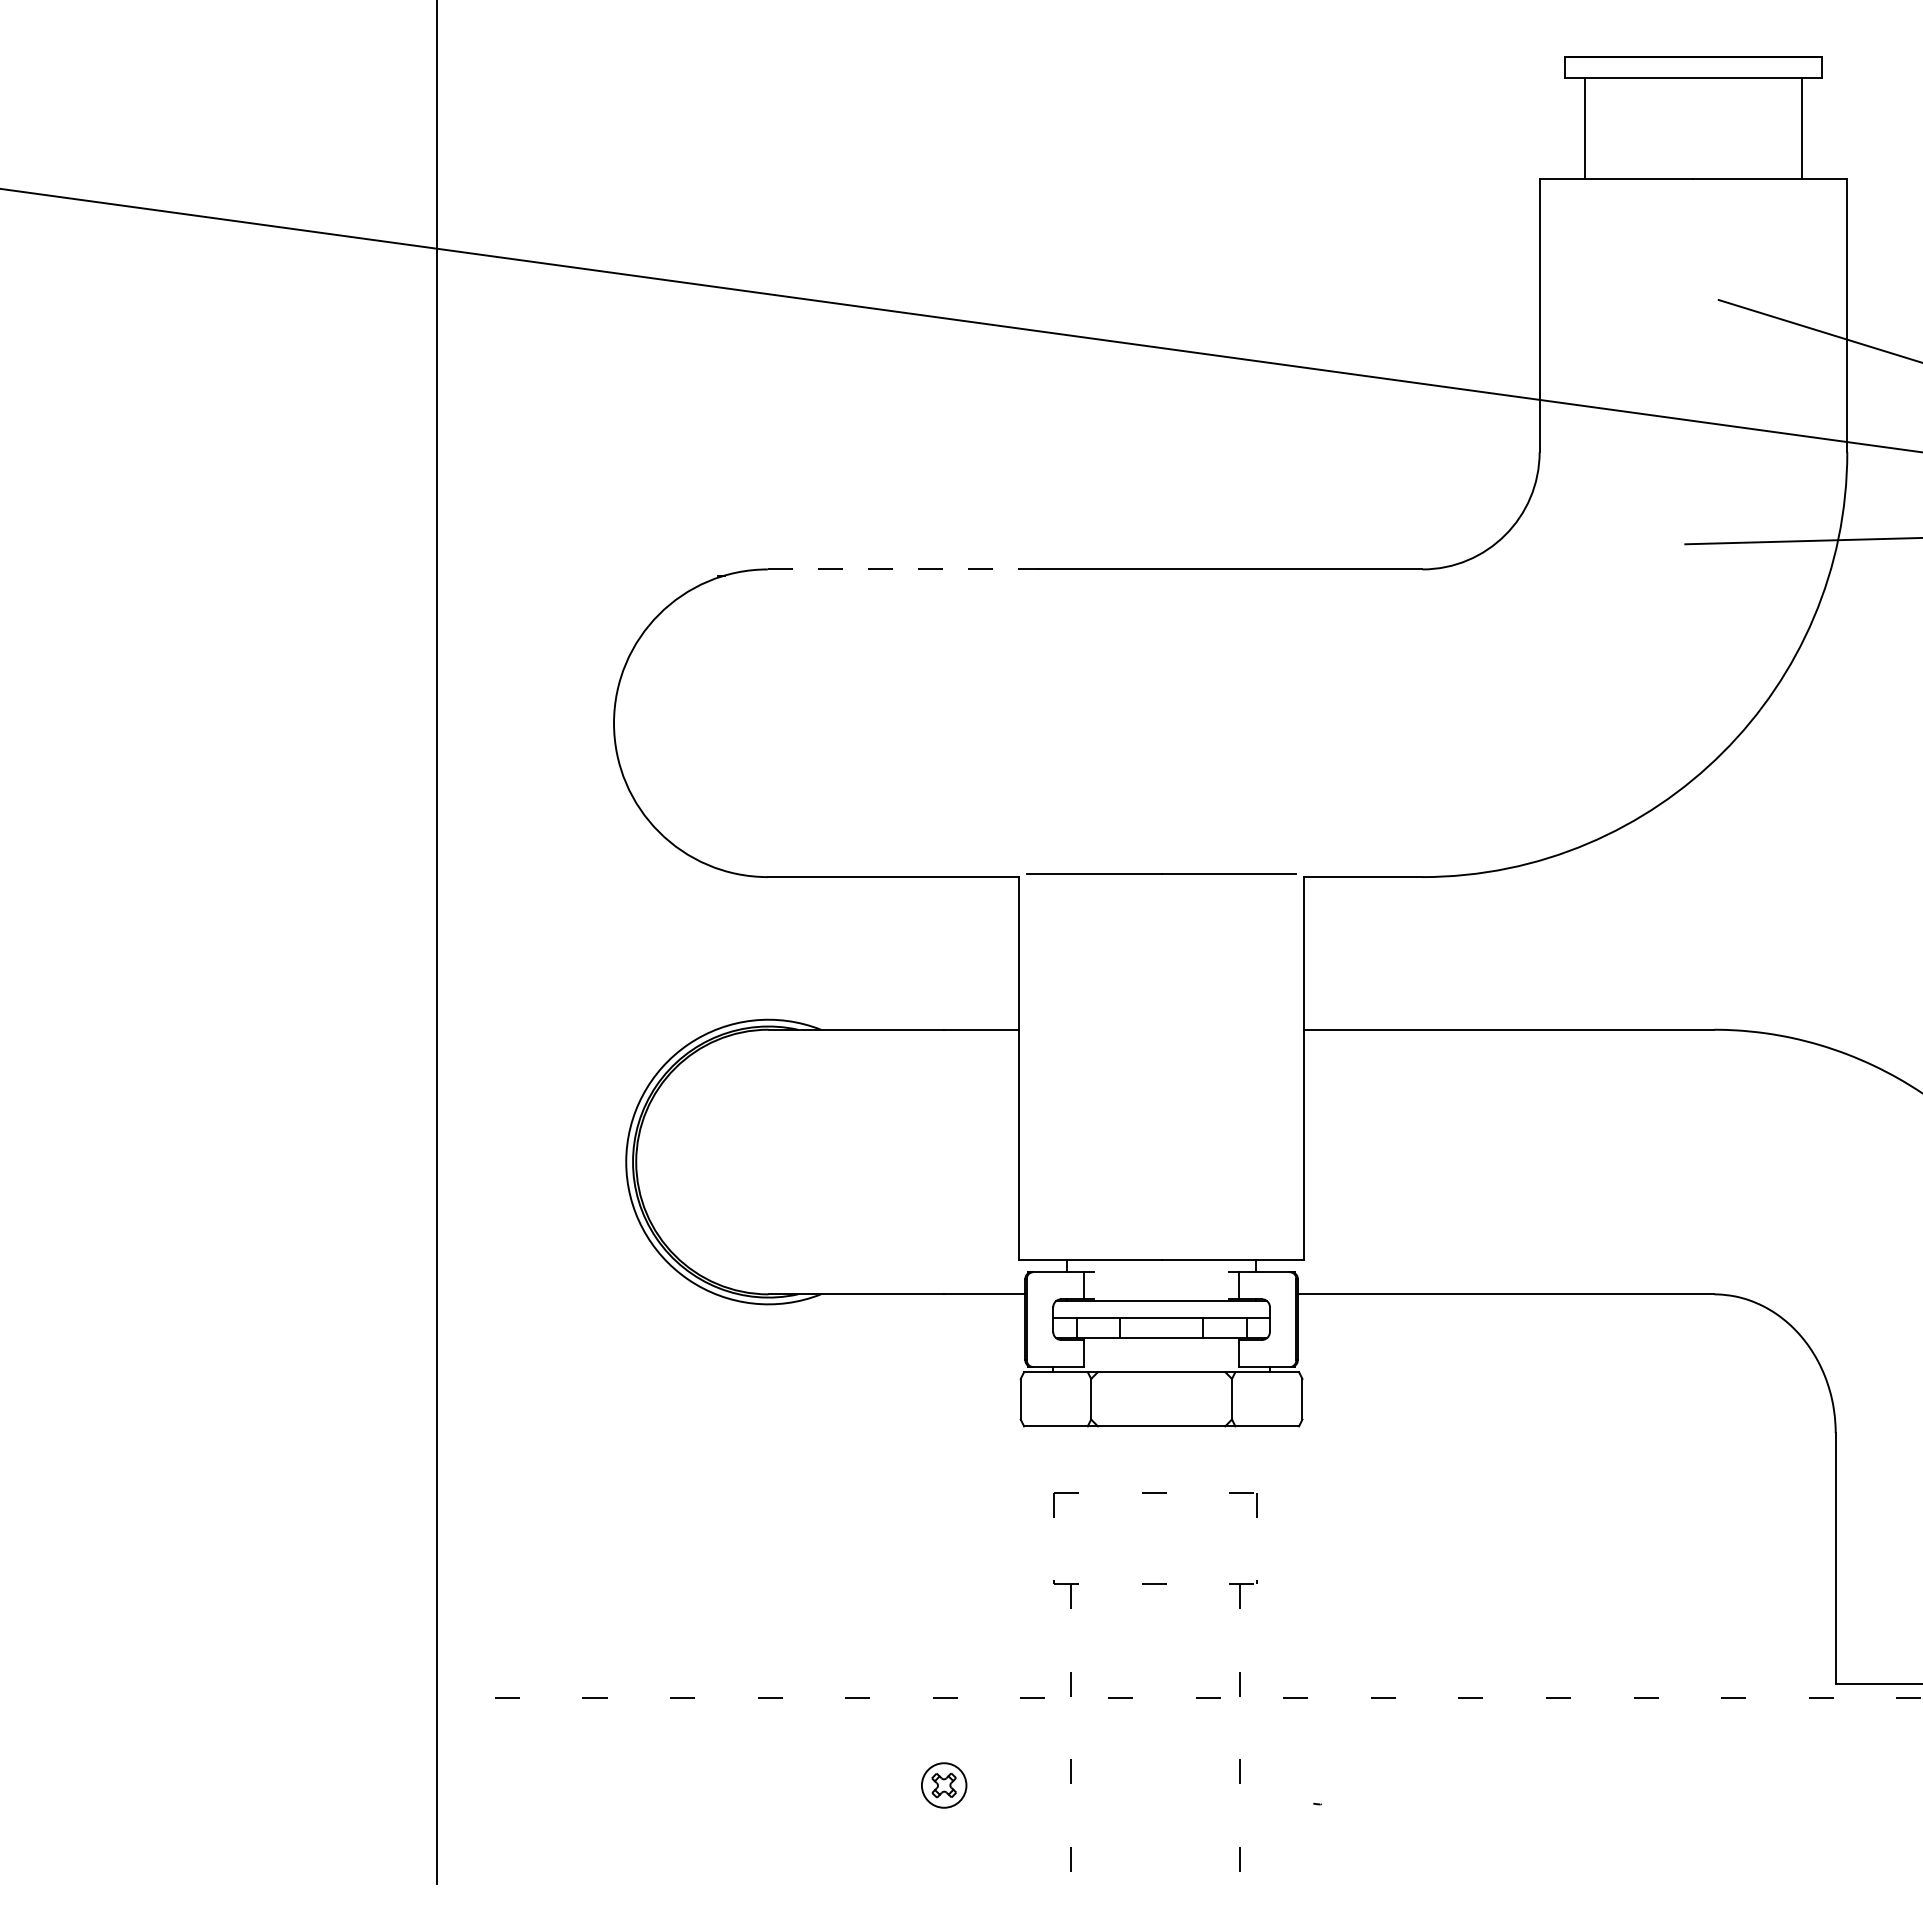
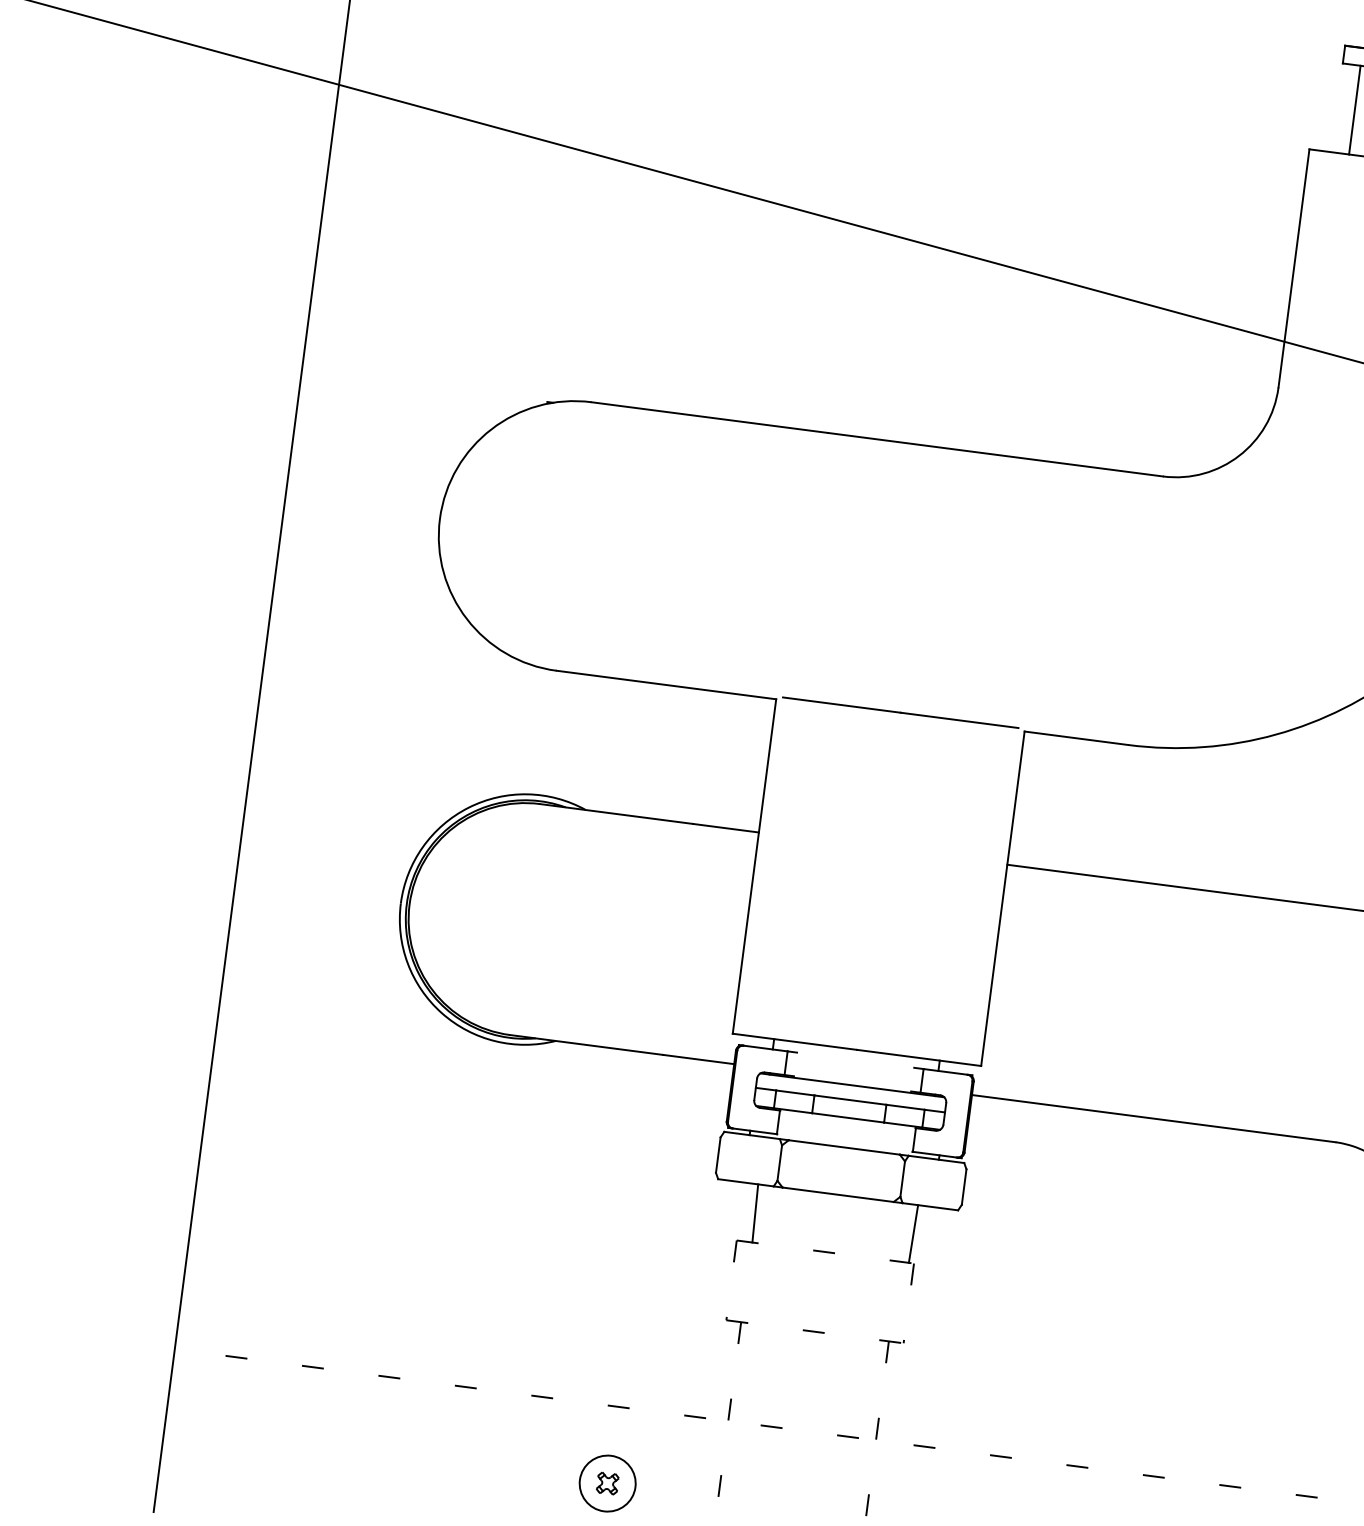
line: (903, 569) -> (710, 417), dashed -> solid
line: (1070, 1459) -> (754, 1213), added
line: (1252, 1459) -> (913, 1234), added
circle: (944, 1785) -> (607, 1483), size x1.43

